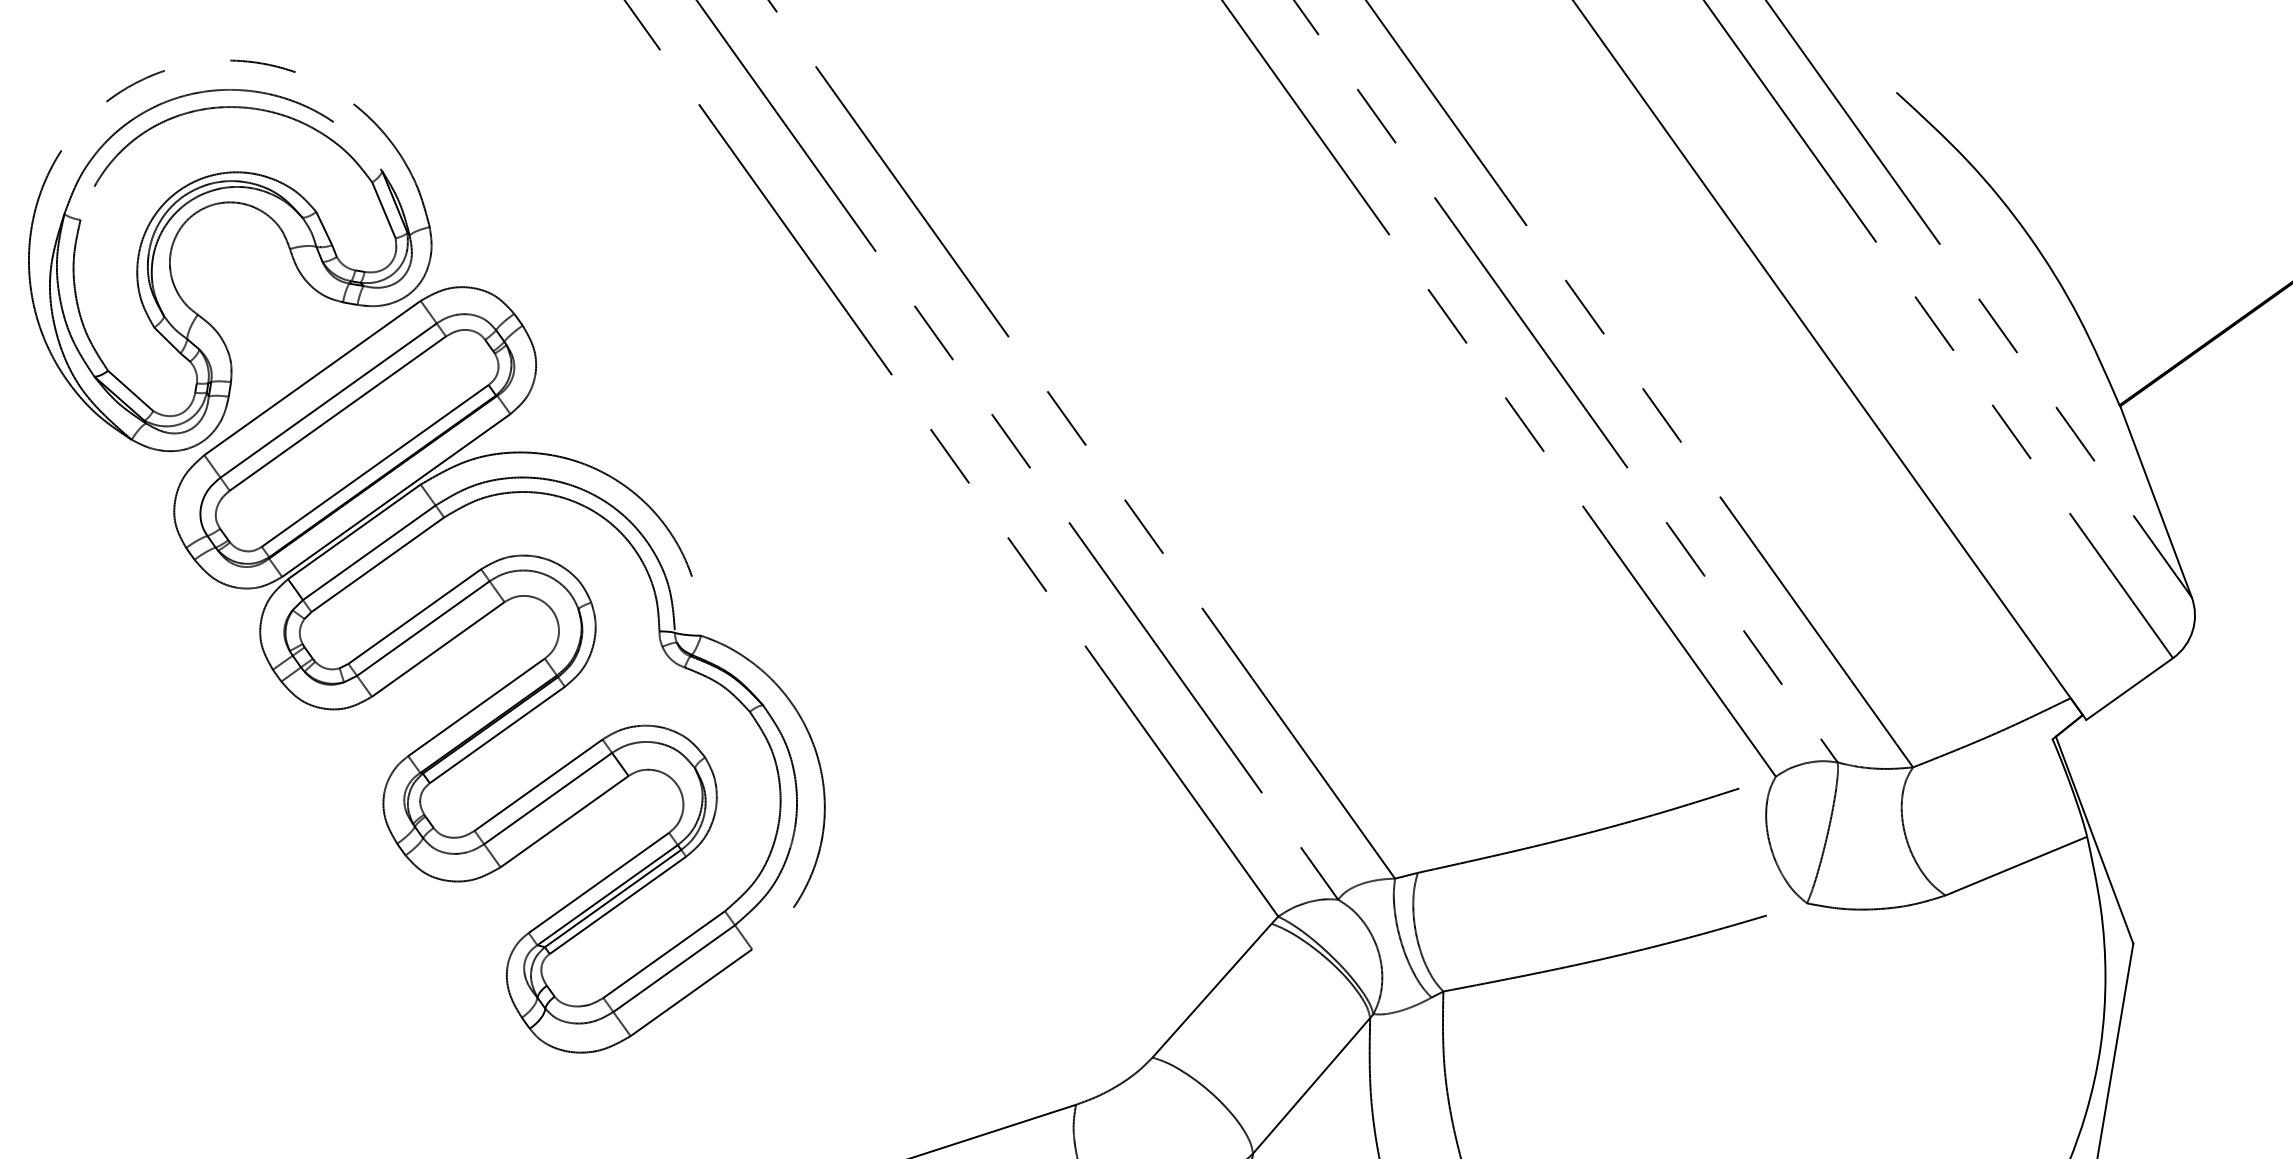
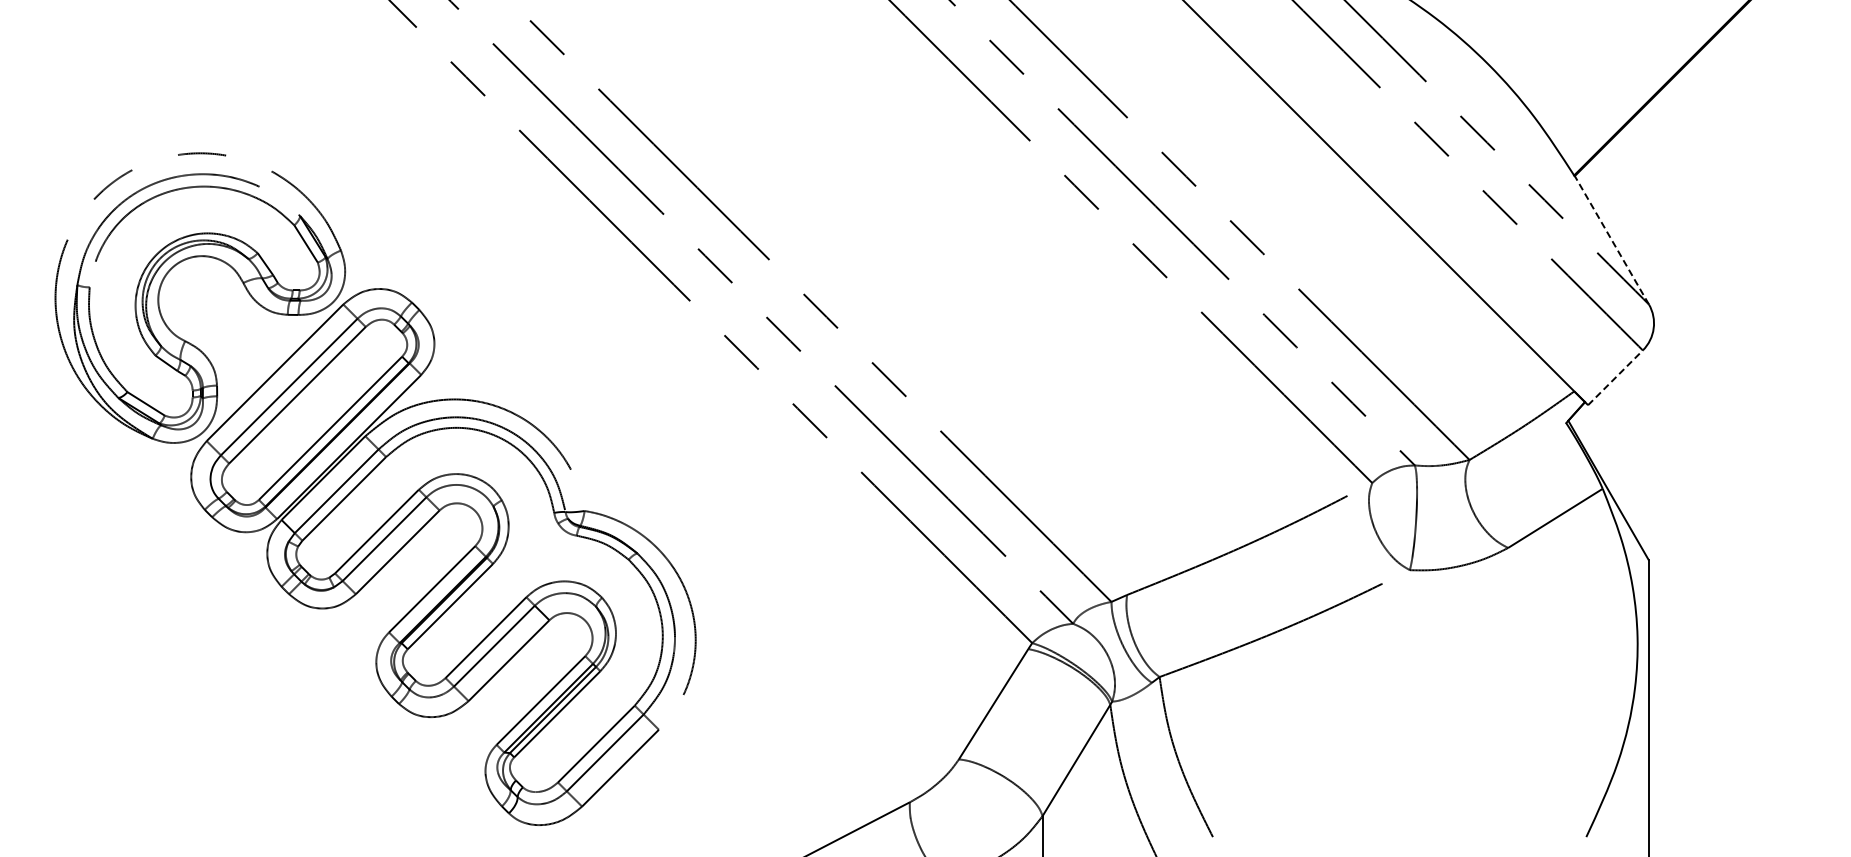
line: (2155, 500) -> (1611, 239), solid -> dashed
line: (2129, 688) -> (1615, 377), solid -> dashed

